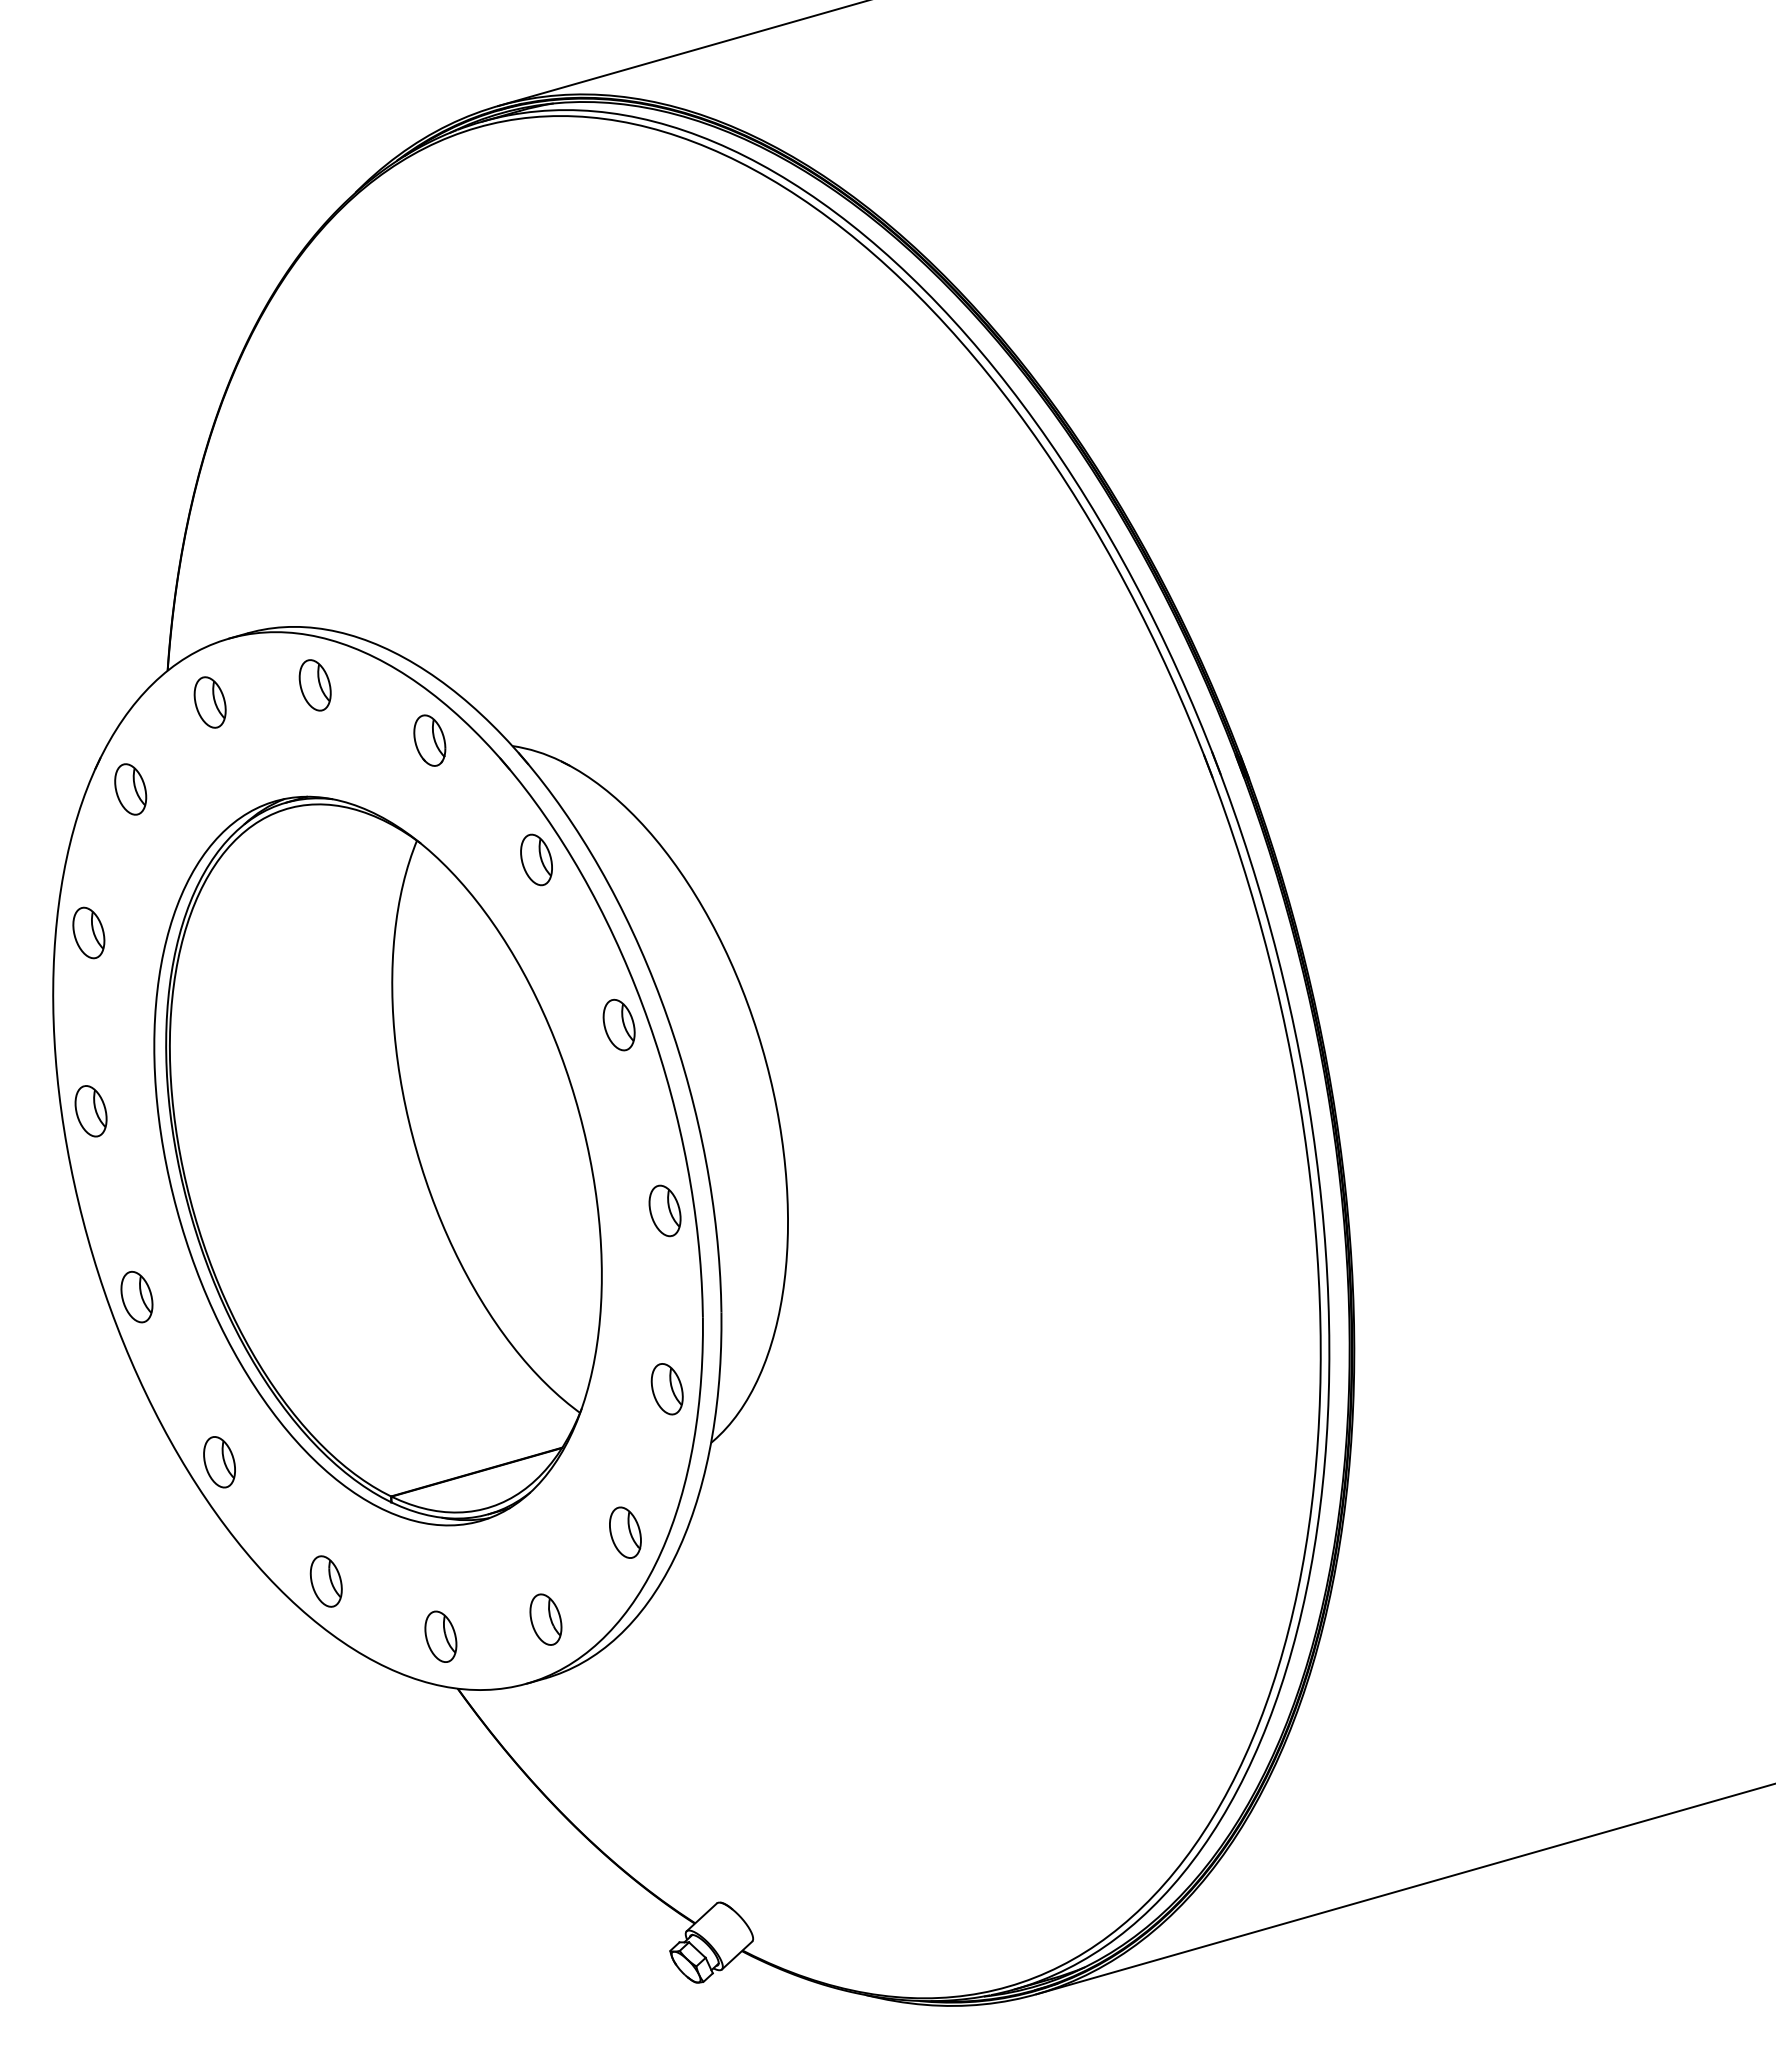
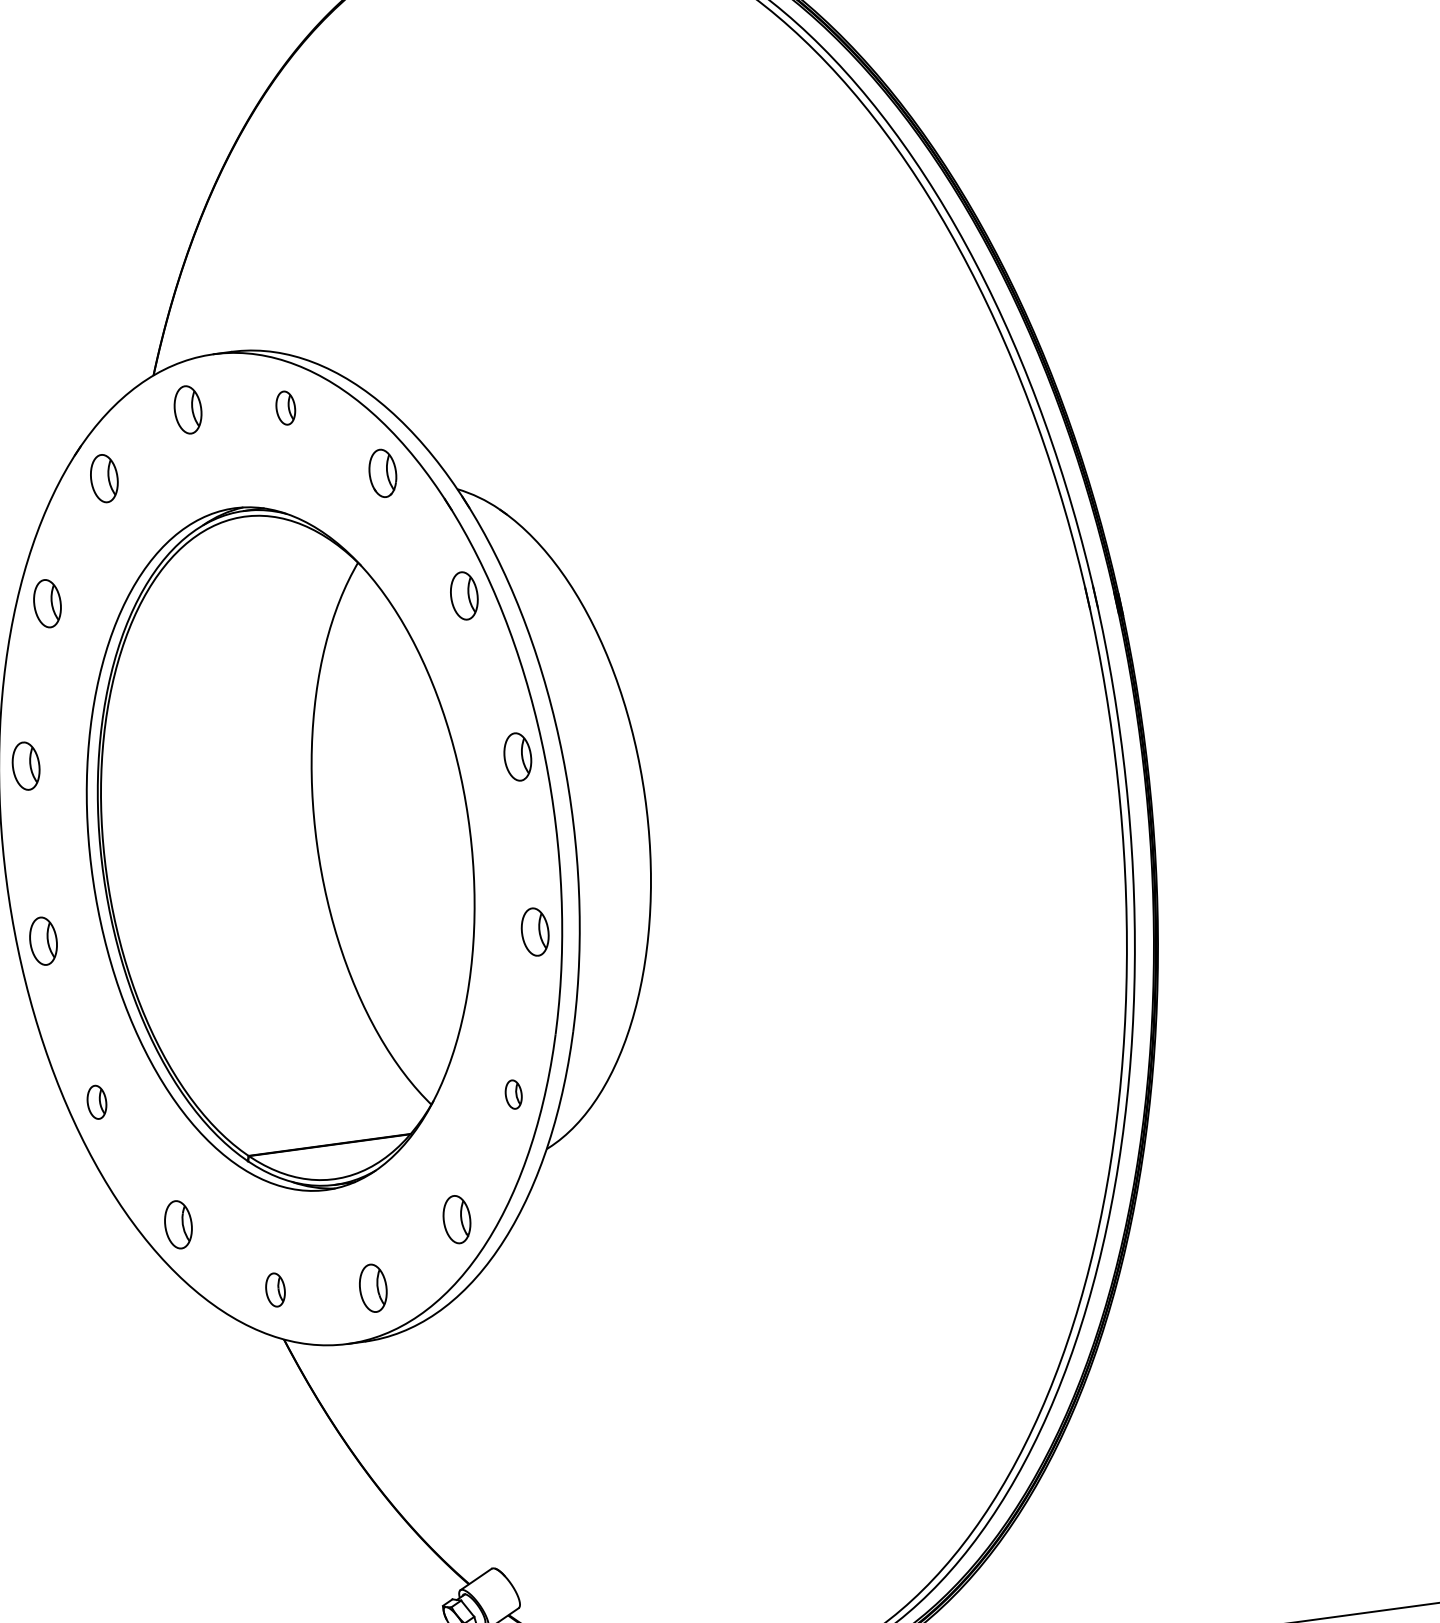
part: (314, 685) -> (285, 408), size x0.7
part: (666, 1389) -> (513, 1094), size x0.6
part: (219, 1462) -> (96, 1102), size x0.7
part: (440, 1636) -> (275, 1289), size x0.7

